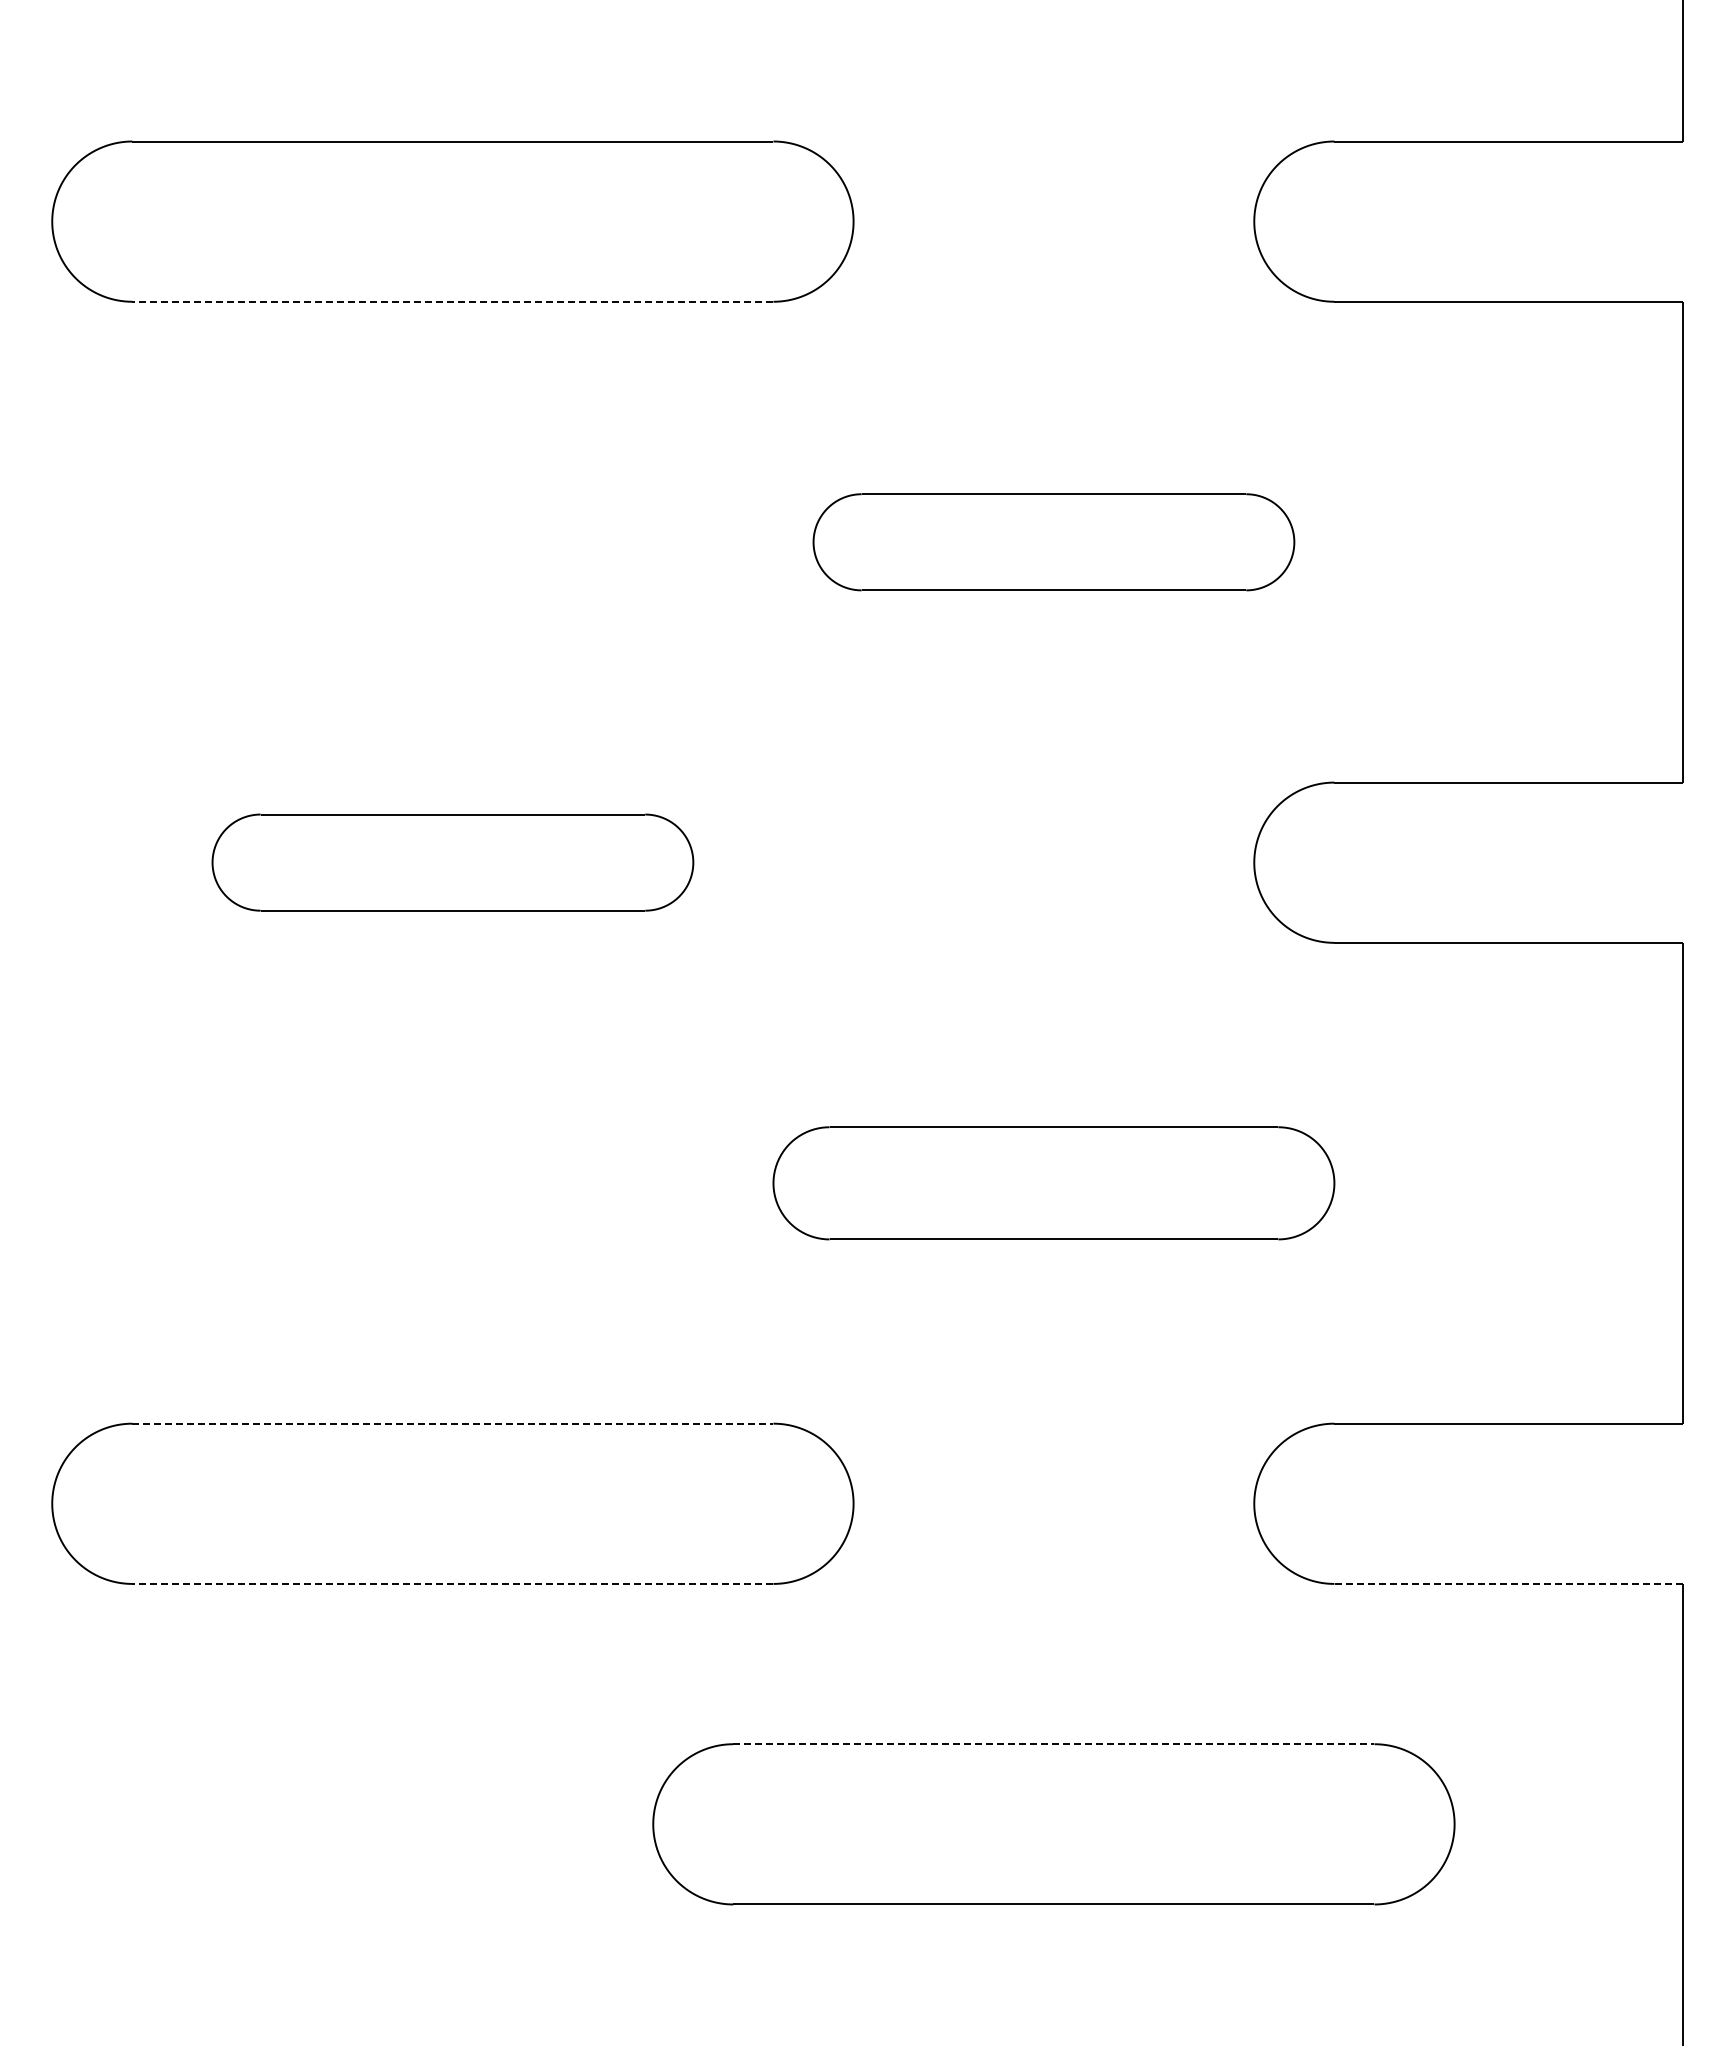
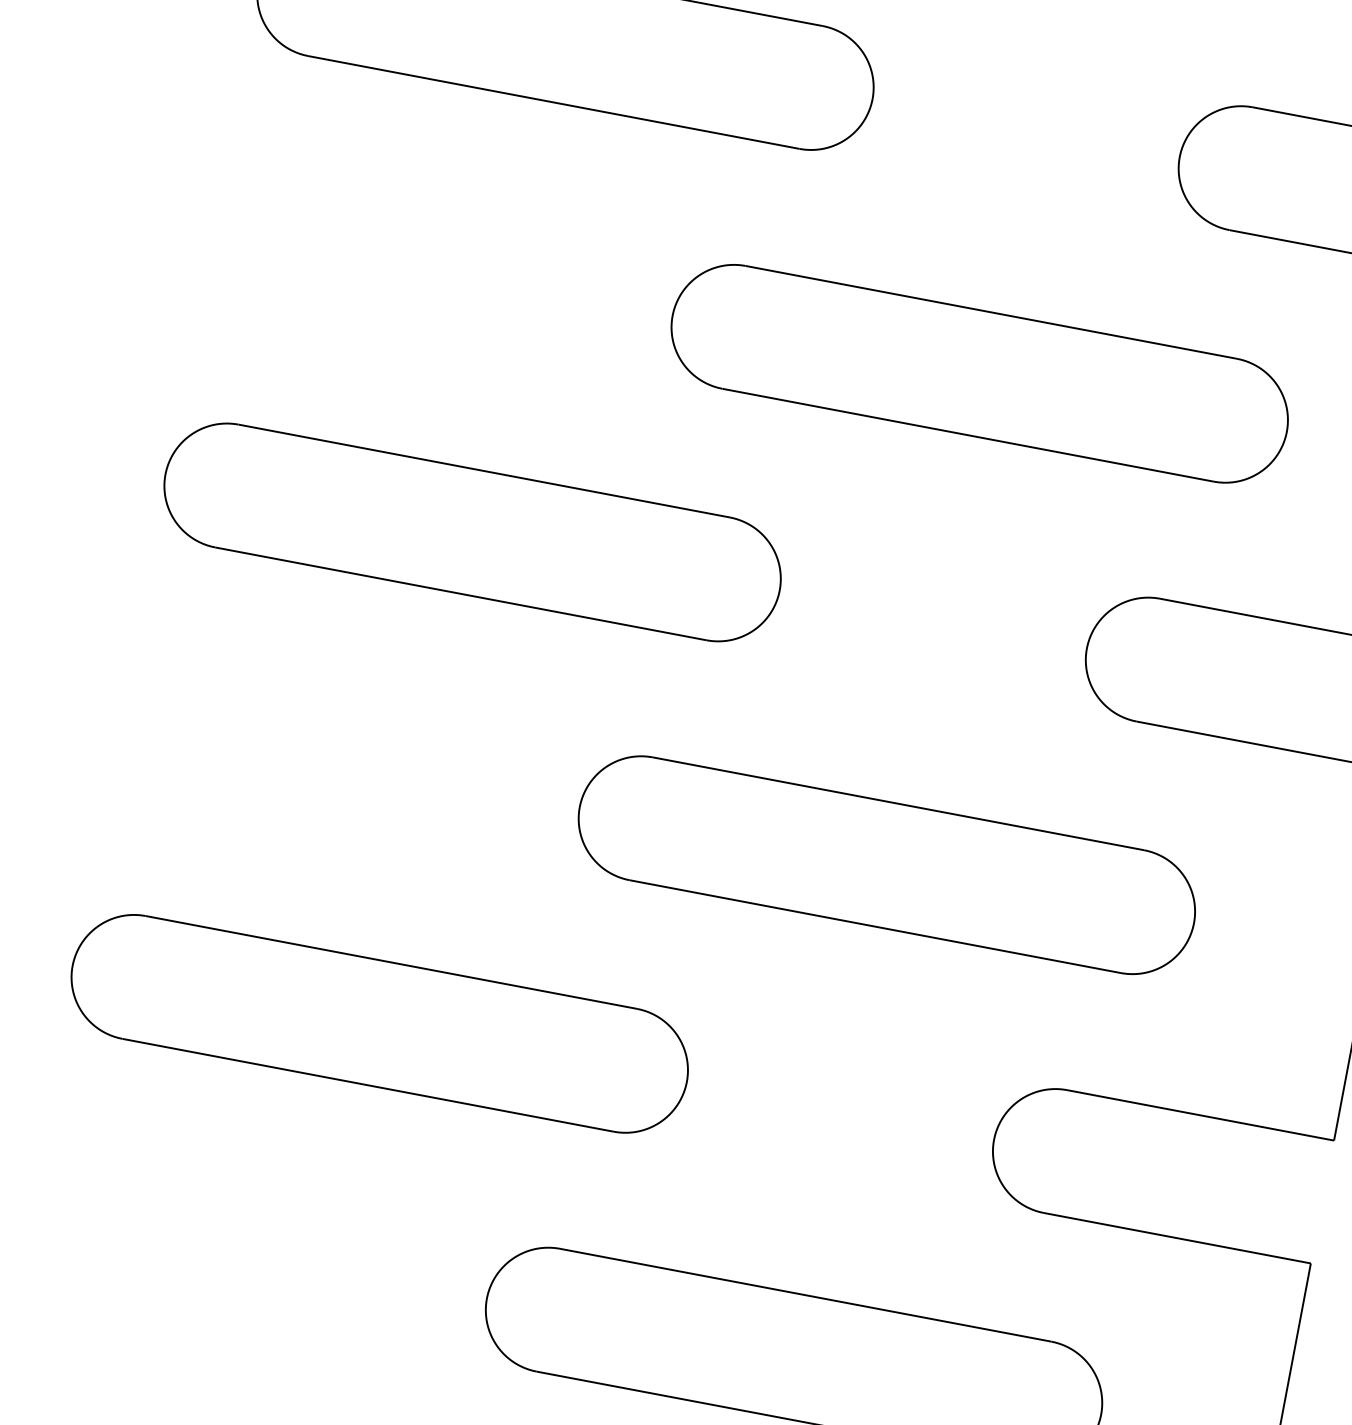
line: (452, 301) -> (553, 102), dashed -> solid
part: (1053, 542) -> (979, 373), size x1.67
part: (452, 862) -> (472, 532), size x1.67
part: (1053, 1183) -> (886, 865), size x1.43
line: (452, 1423) -> (391, 962), dashed -> solid
line: (452, 1583) -> (367, 1084), dashed -> solid
line: (1508, 1583) -> (1177, 1237), dashed -> solid
line: (1053, 1744) -> (805, 1295), dashed -> solid

